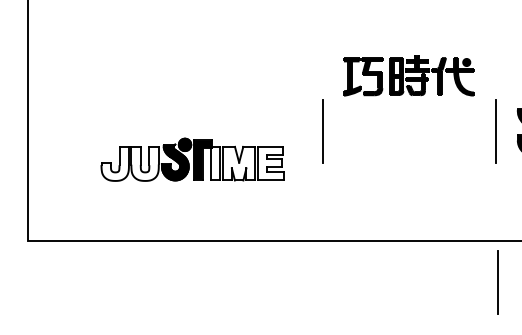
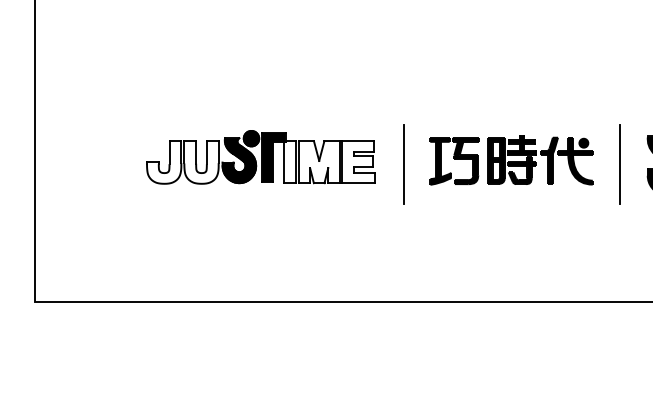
part: (408, 75) -> (511, 159), moved
part: (192, 159) -> (260, 156), moved
line: (497, 282) -> (622, 353), removed

